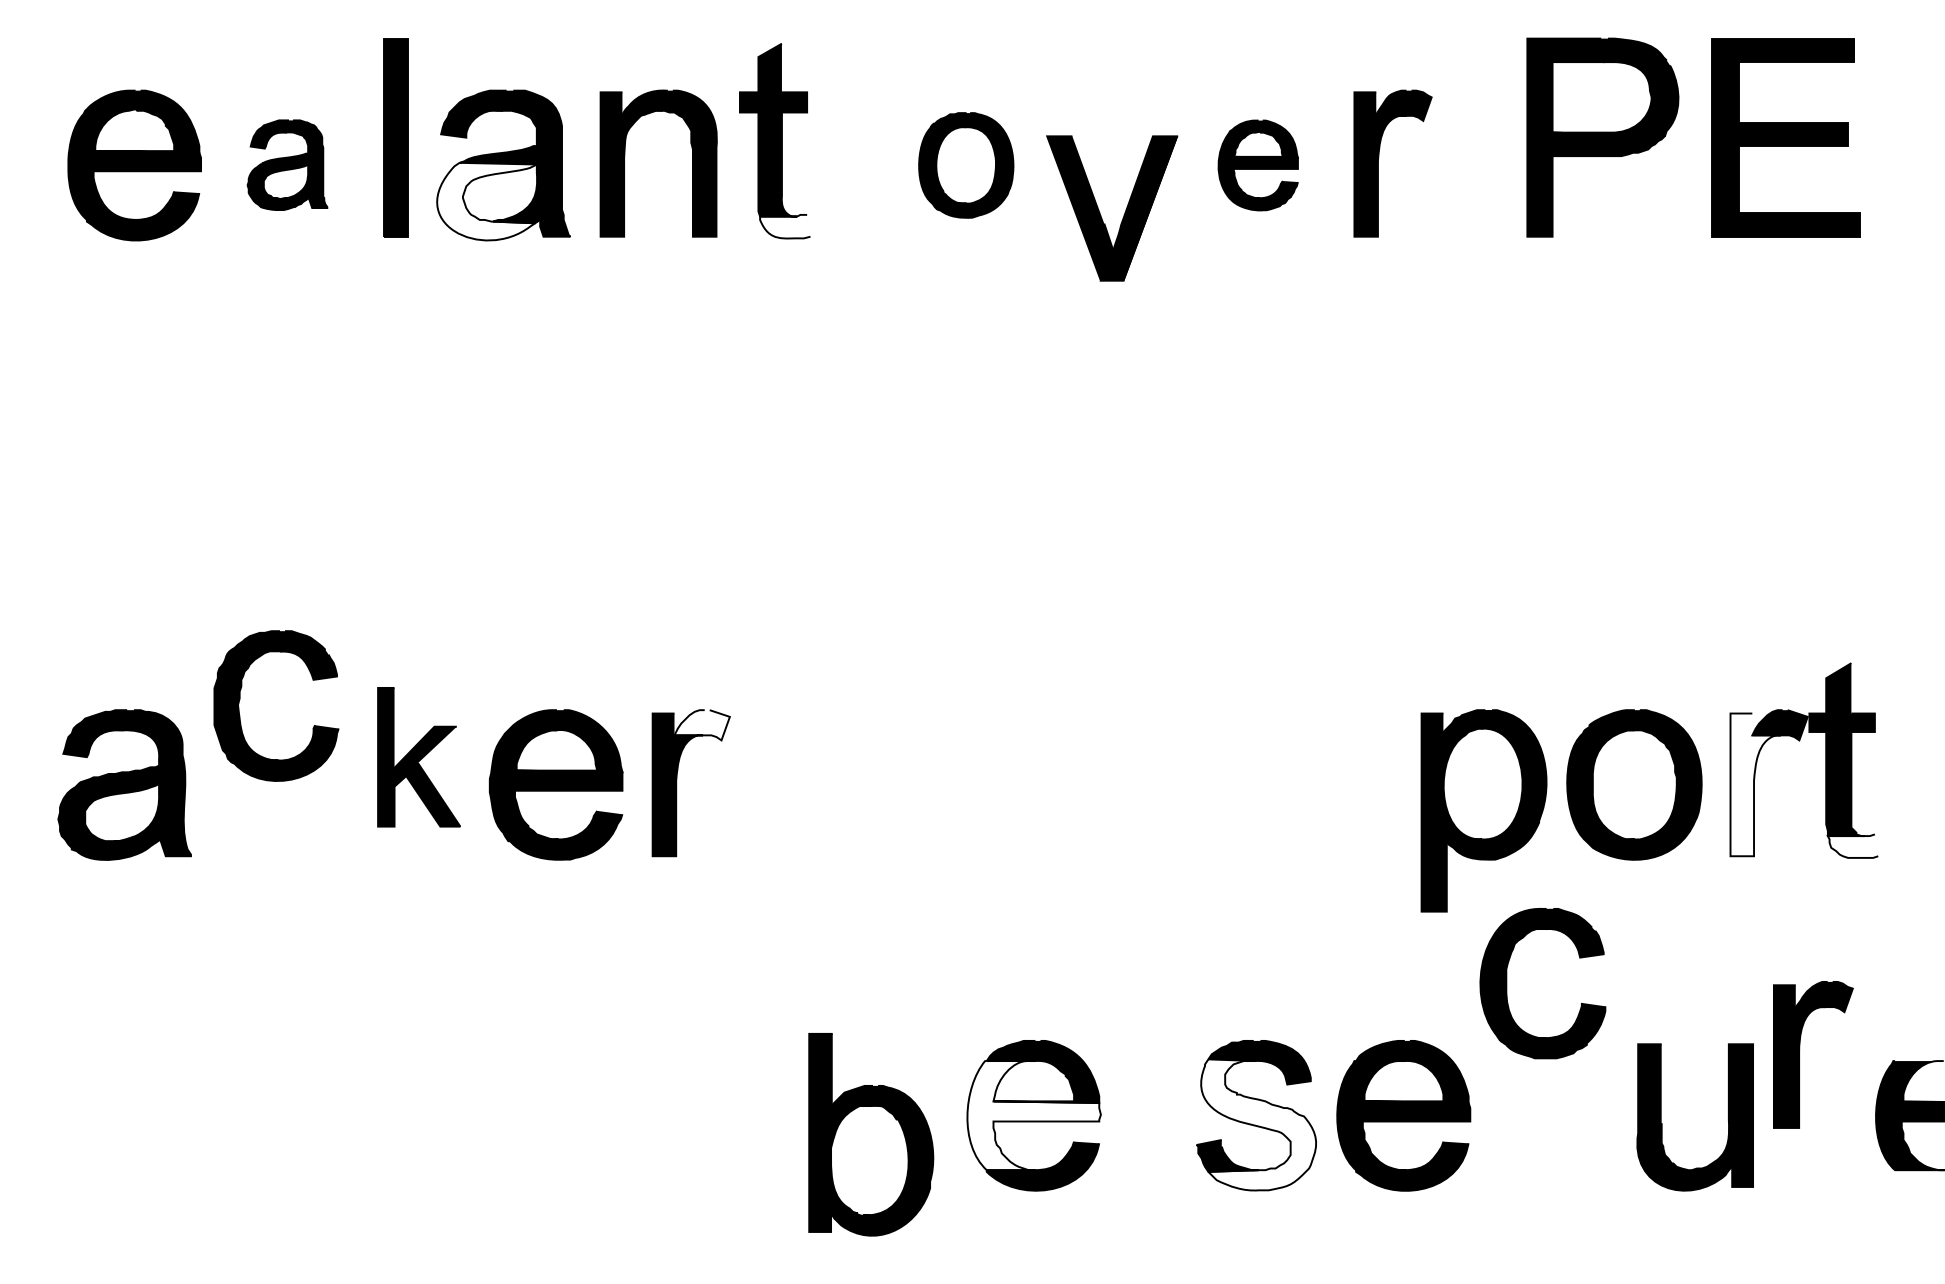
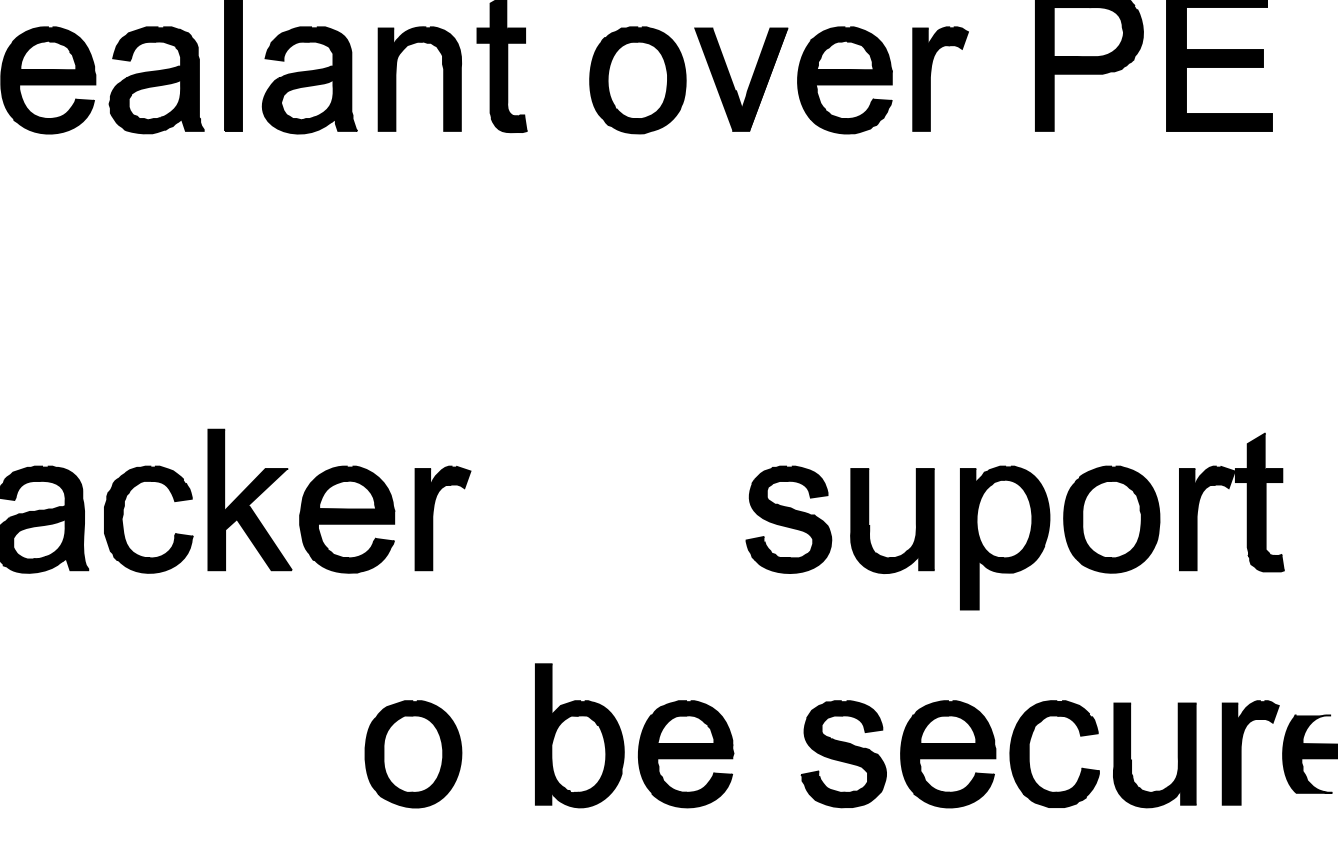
part: (287, 164) -> (156, 79), size x1.67
part: (966, 165) -> (638, 80), size x1.43
part: (1258, 165) -> (845, 80), size x1.67
fill: (486, 201) -> (297, 105), added
part: (1100, 212) -> (733, 82), moved
fill: (785, 226) -> (509, 123), added
part: (240, 699) -> (123, 515), moved
fill: (701, 725) -> (450, 477), added
part: (418, 757) -> (249, 500), size x1.43
fill: (1755, 784) -> (1197, 519), added
part: (1178, 785) -> (788, 520), added
part: (1293, 792) -> (870, 525), added
fill: (1852, 845) -> (1266, 562), added
part: (1507, 983) -> (1029, 754), moved
part: (1800, 1050) -> (1241, 749), moved
part: (649, 1115) -> (413, 754), added
fill: (1033, 1115) -> (685, 754), added
fill: (1258, 1124) -> (845, 760), added
part: (871, 1134) -> (580, 735), moved

